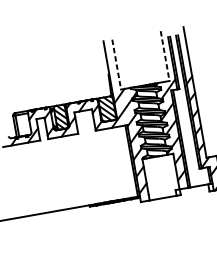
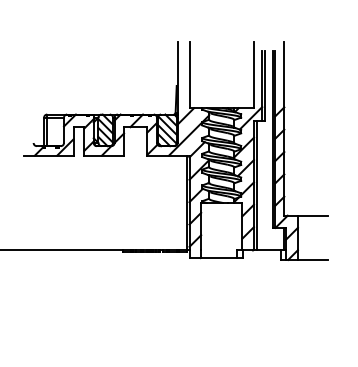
line: (164, 56) -> (253, 75), dashed -> solid
line: (116, 64) -> (189, 75), dashed -> solid

